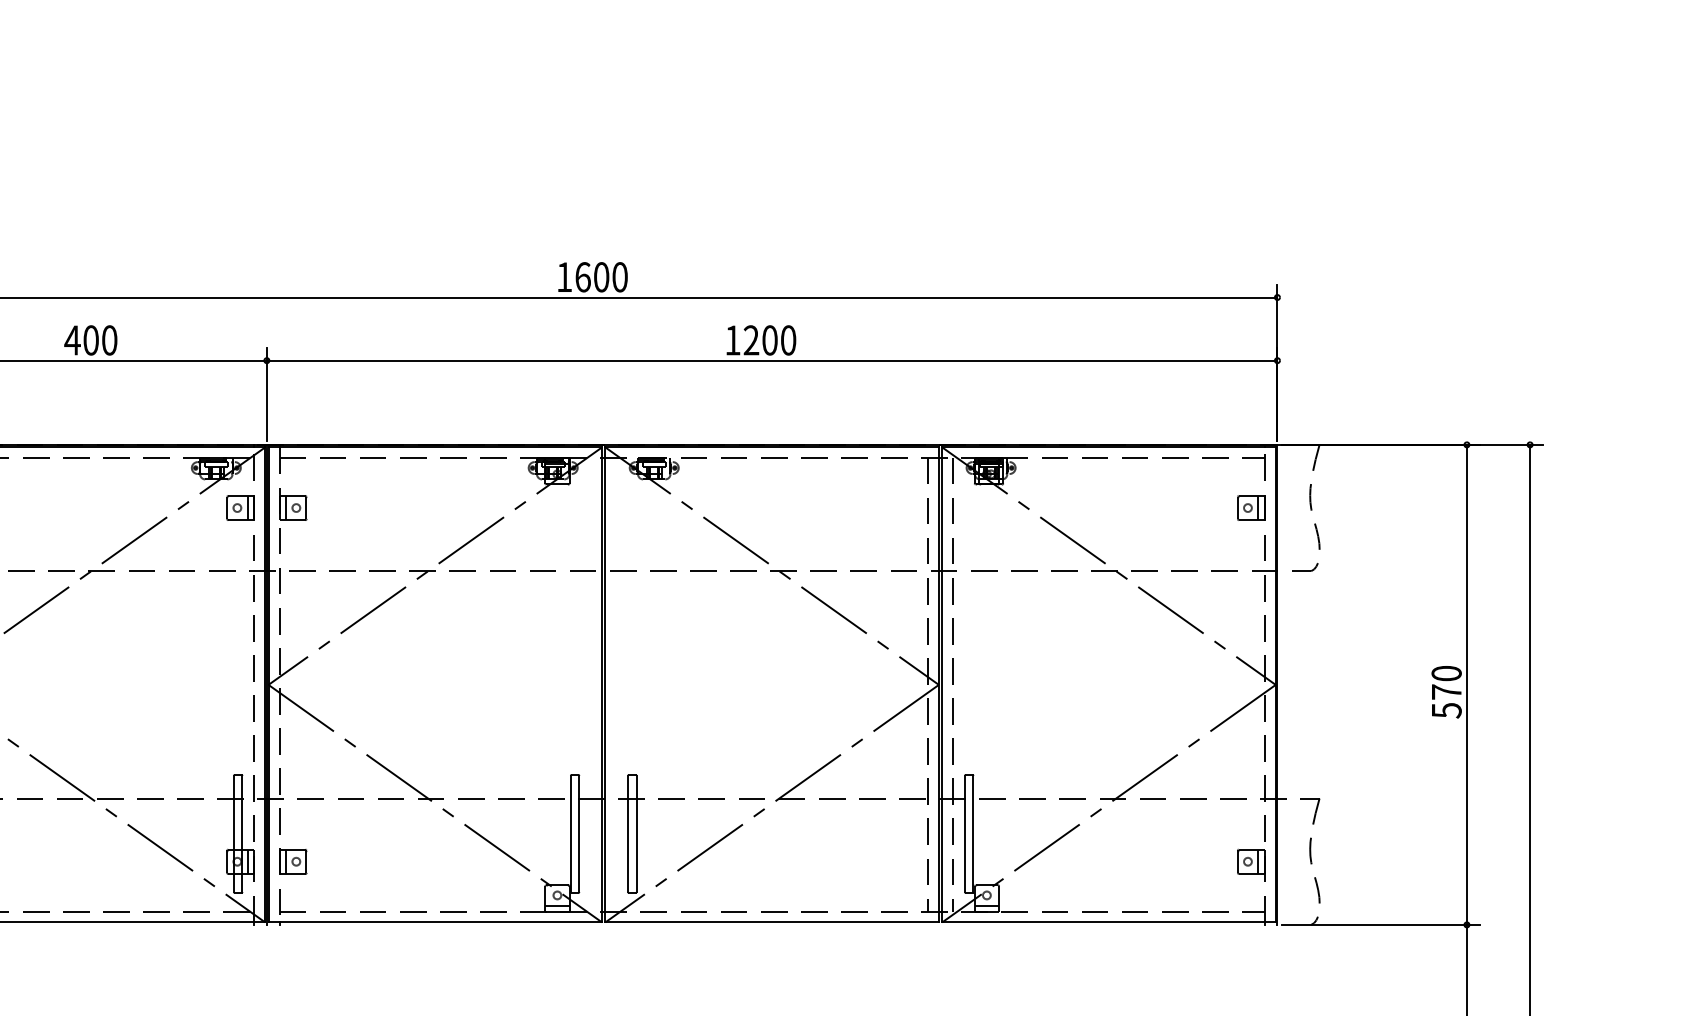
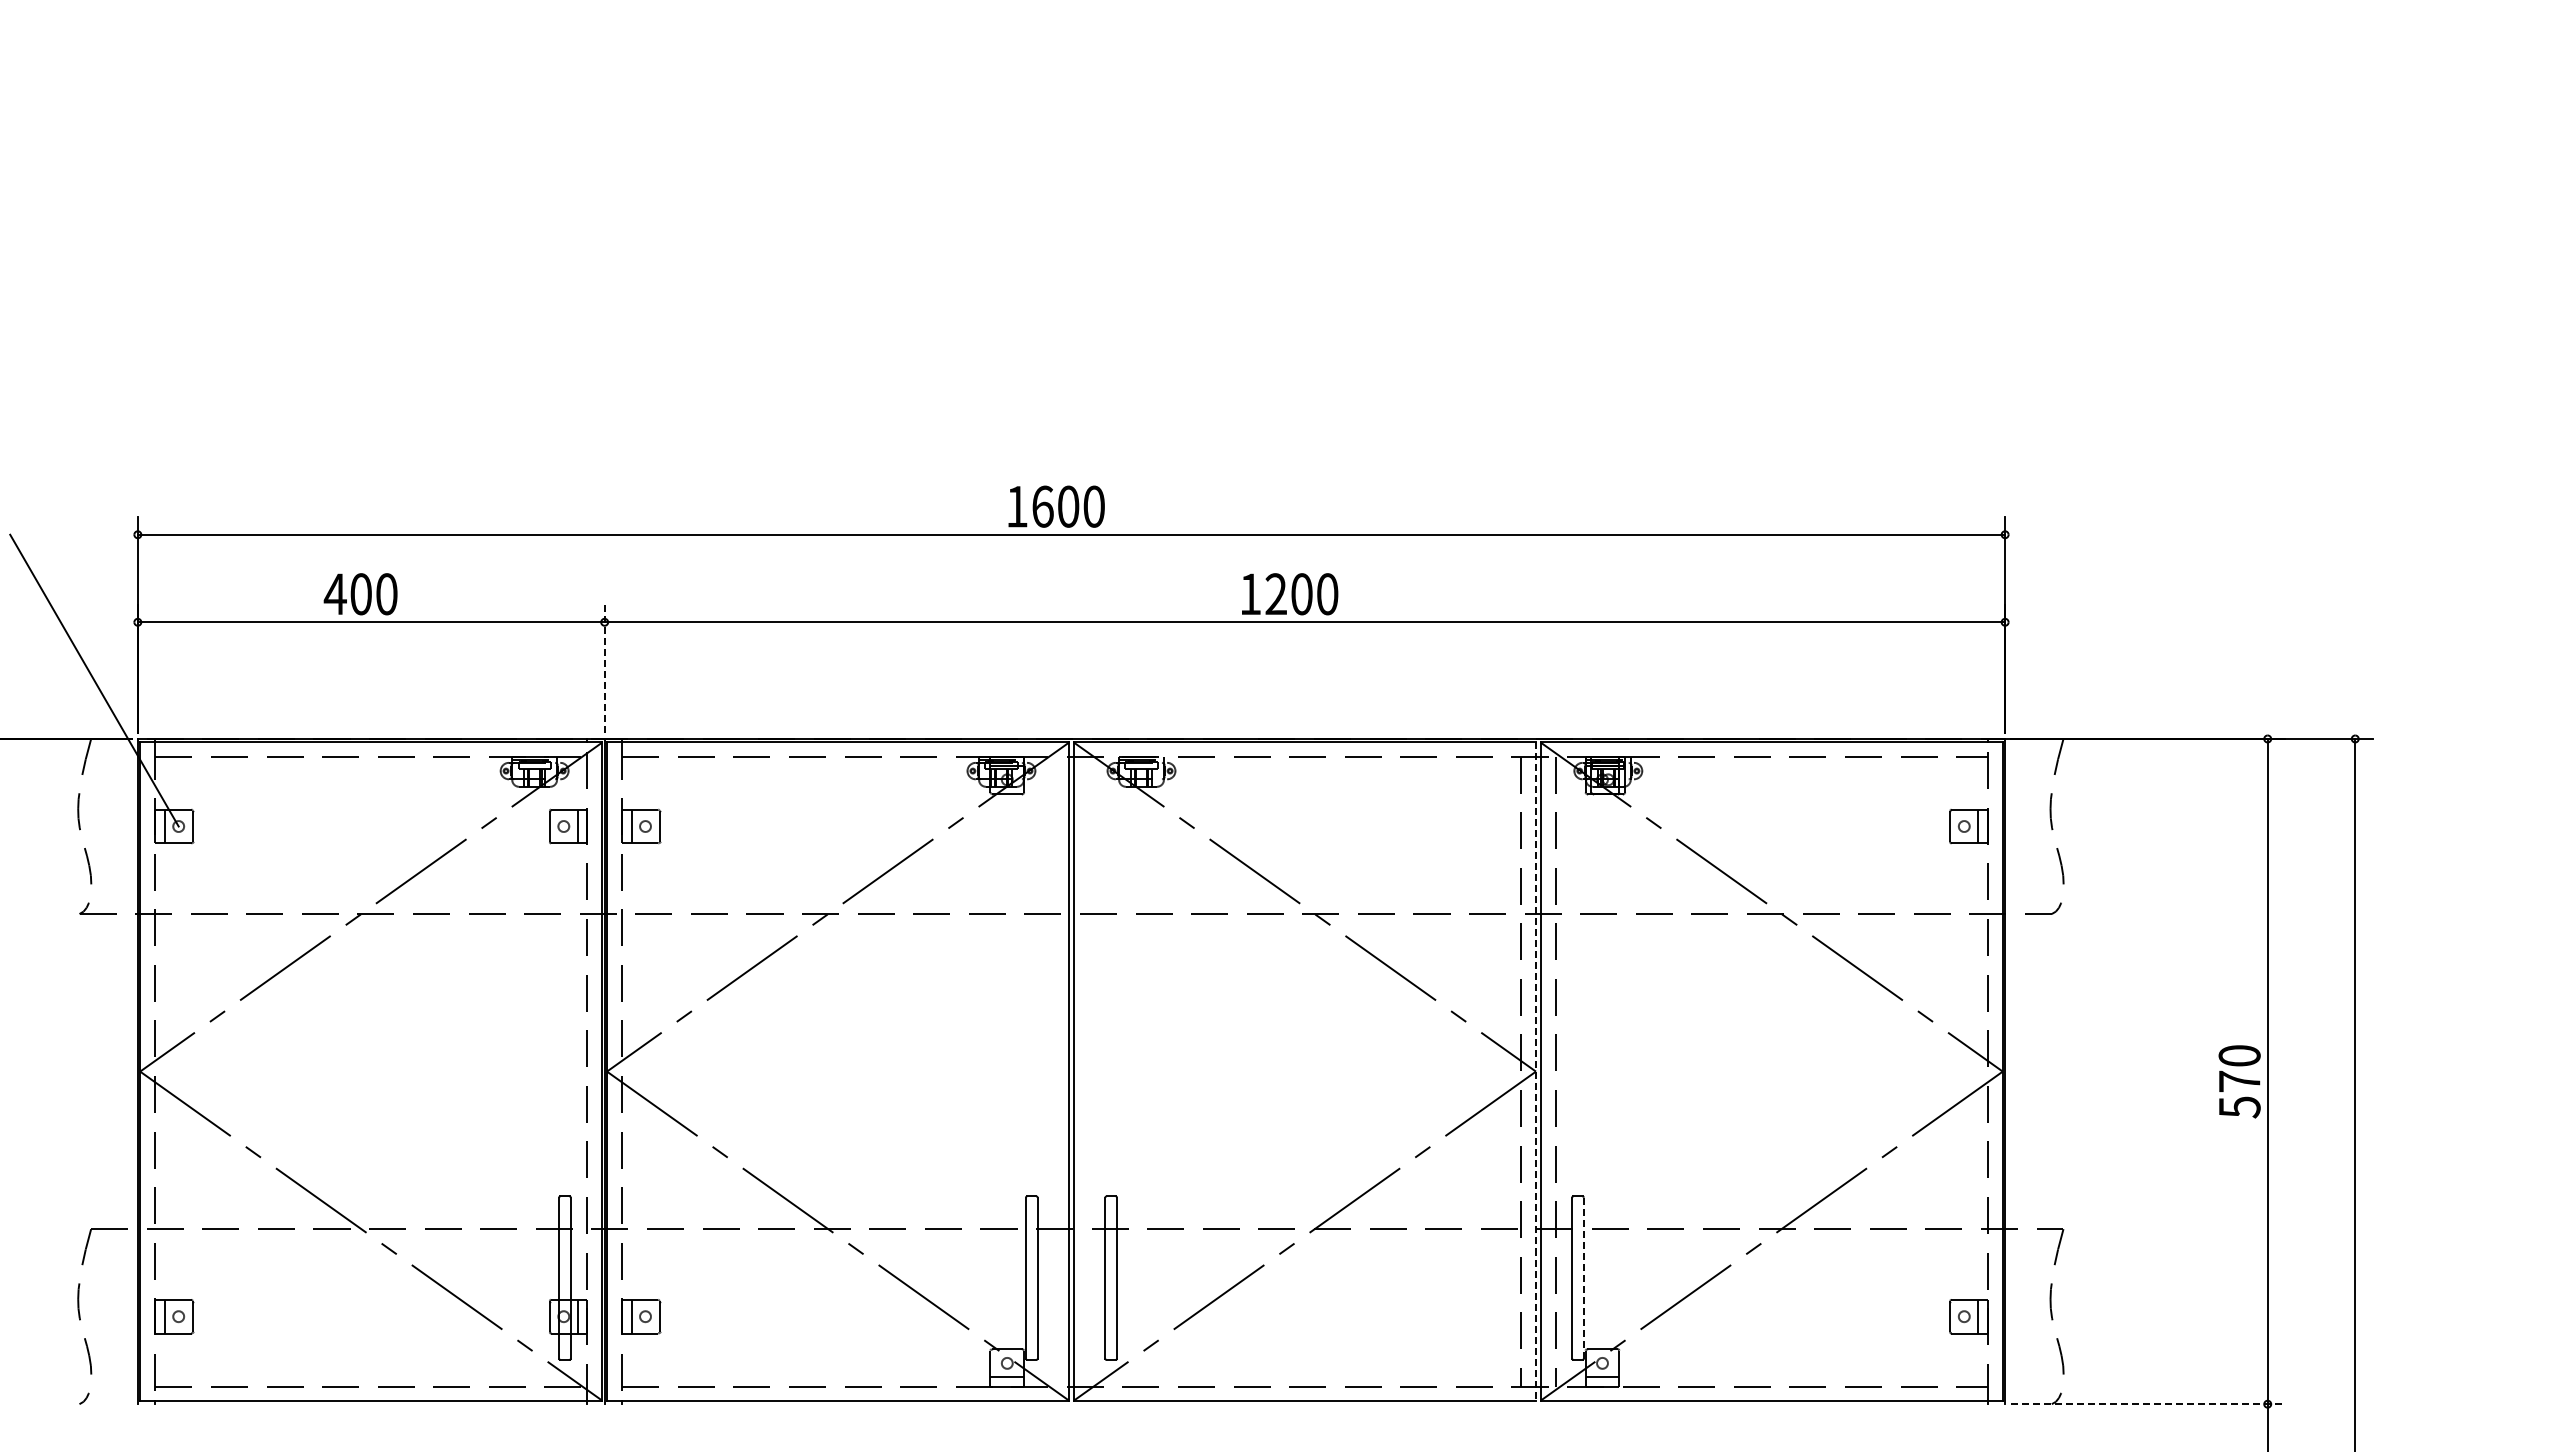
line: (266, 394) -> (604, 668), solid -> dashed
line: (938, 685) -> (1535, 1072), solid -> dashed
line: (973, 834) -> (1583, 1278), solid -> dashed
line: (1380, 925) -> (2148, 1404), solid -> dashed

